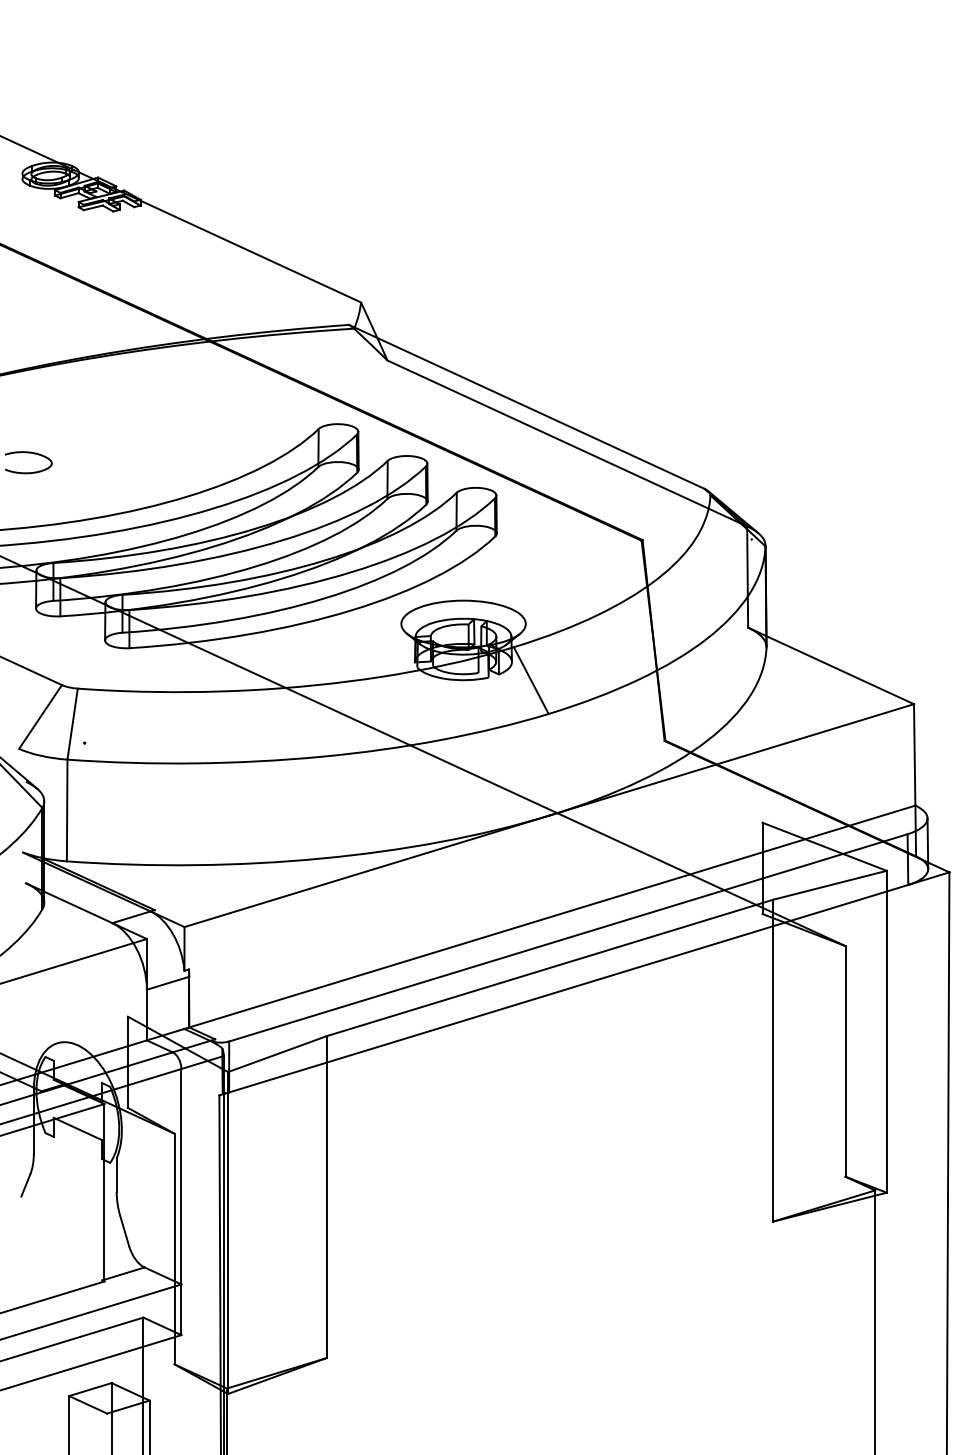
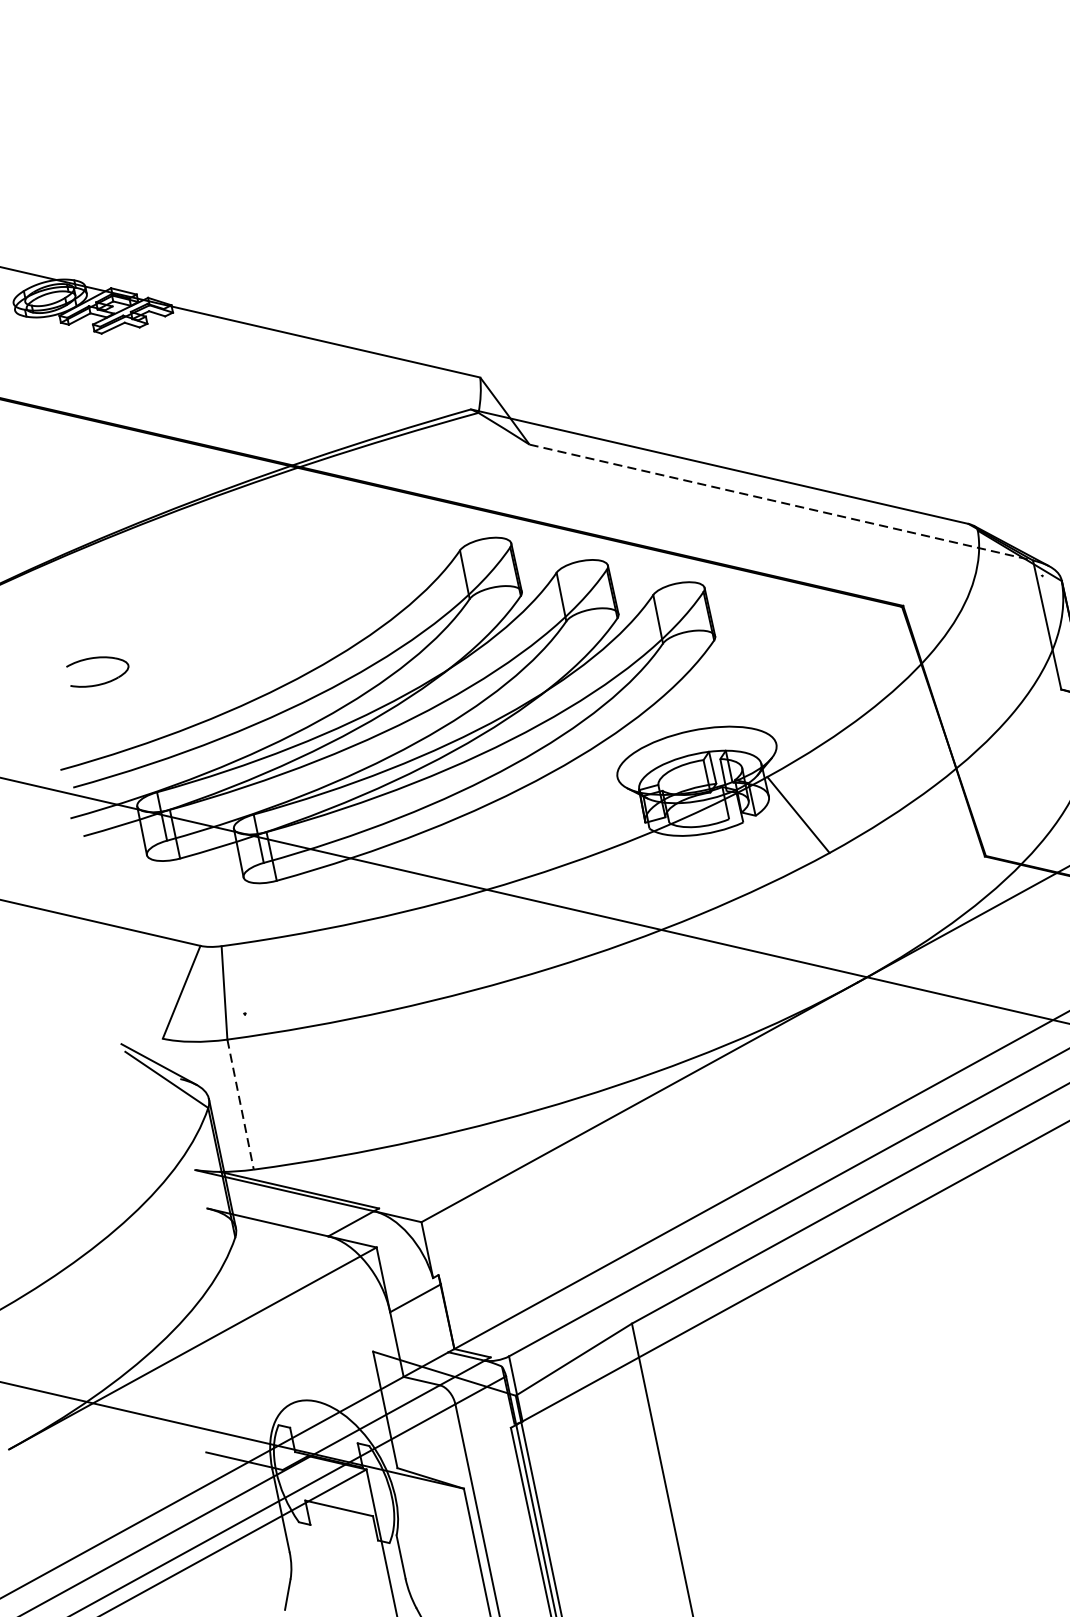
line: (567, 443) -> (781, 502), solid -> dashed
line: (67, 810) -> (240, 1104), solid -> dashed

